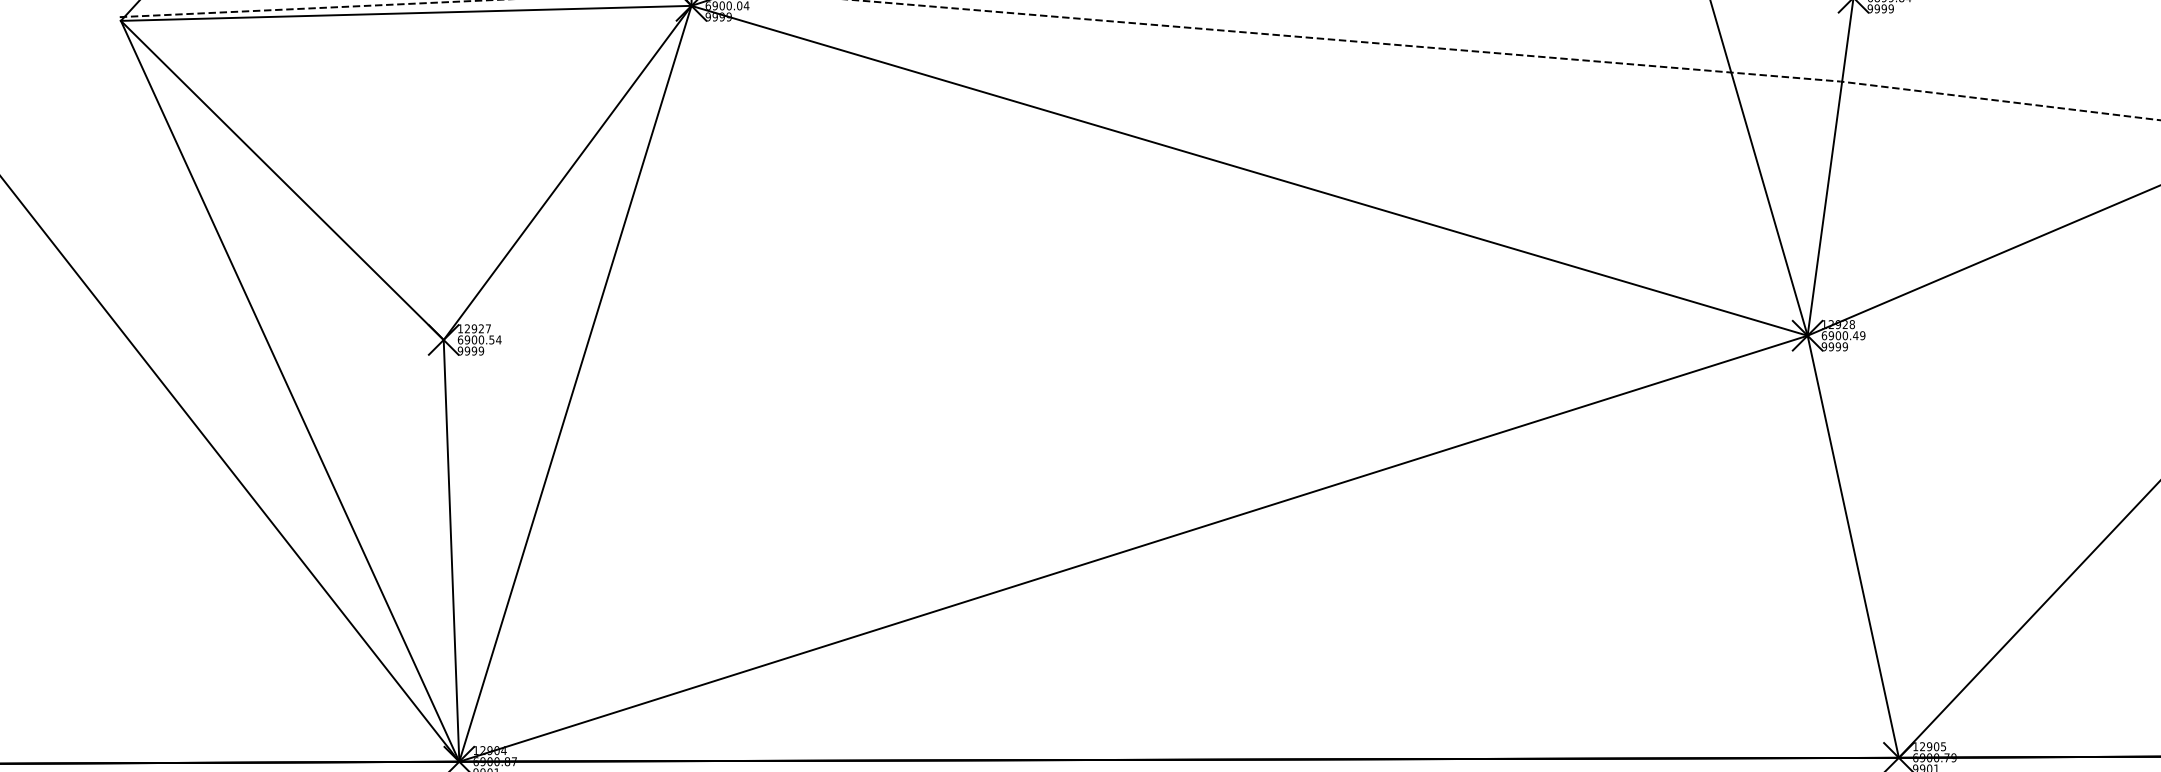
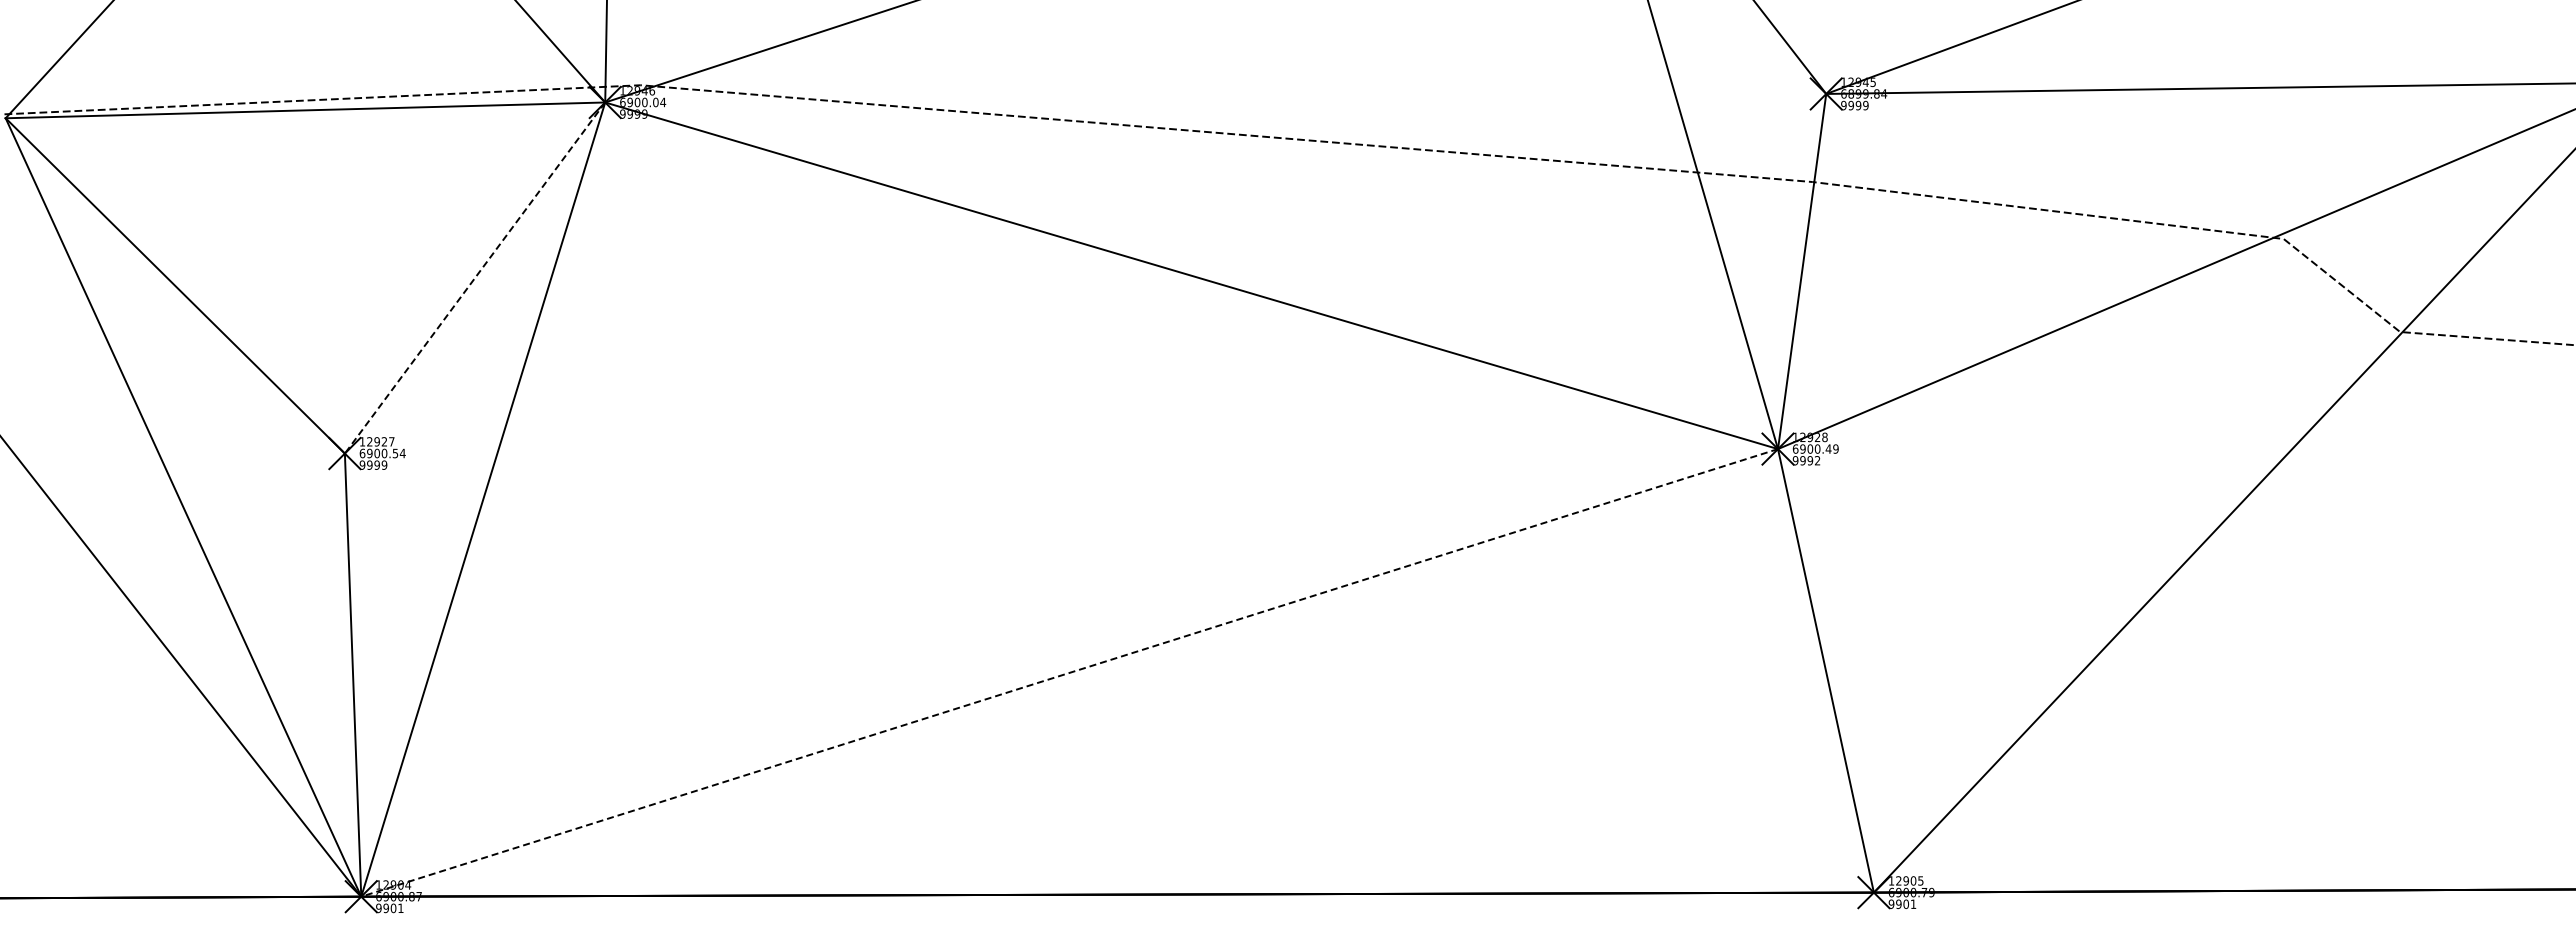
line: (568, 173) -> (475, 278), solid -> dashed
text: (1845, 346) -> (1817, 460), 9999 -> 9992
line: (1133, 548) -> (1069, 672), solid -> dashed

